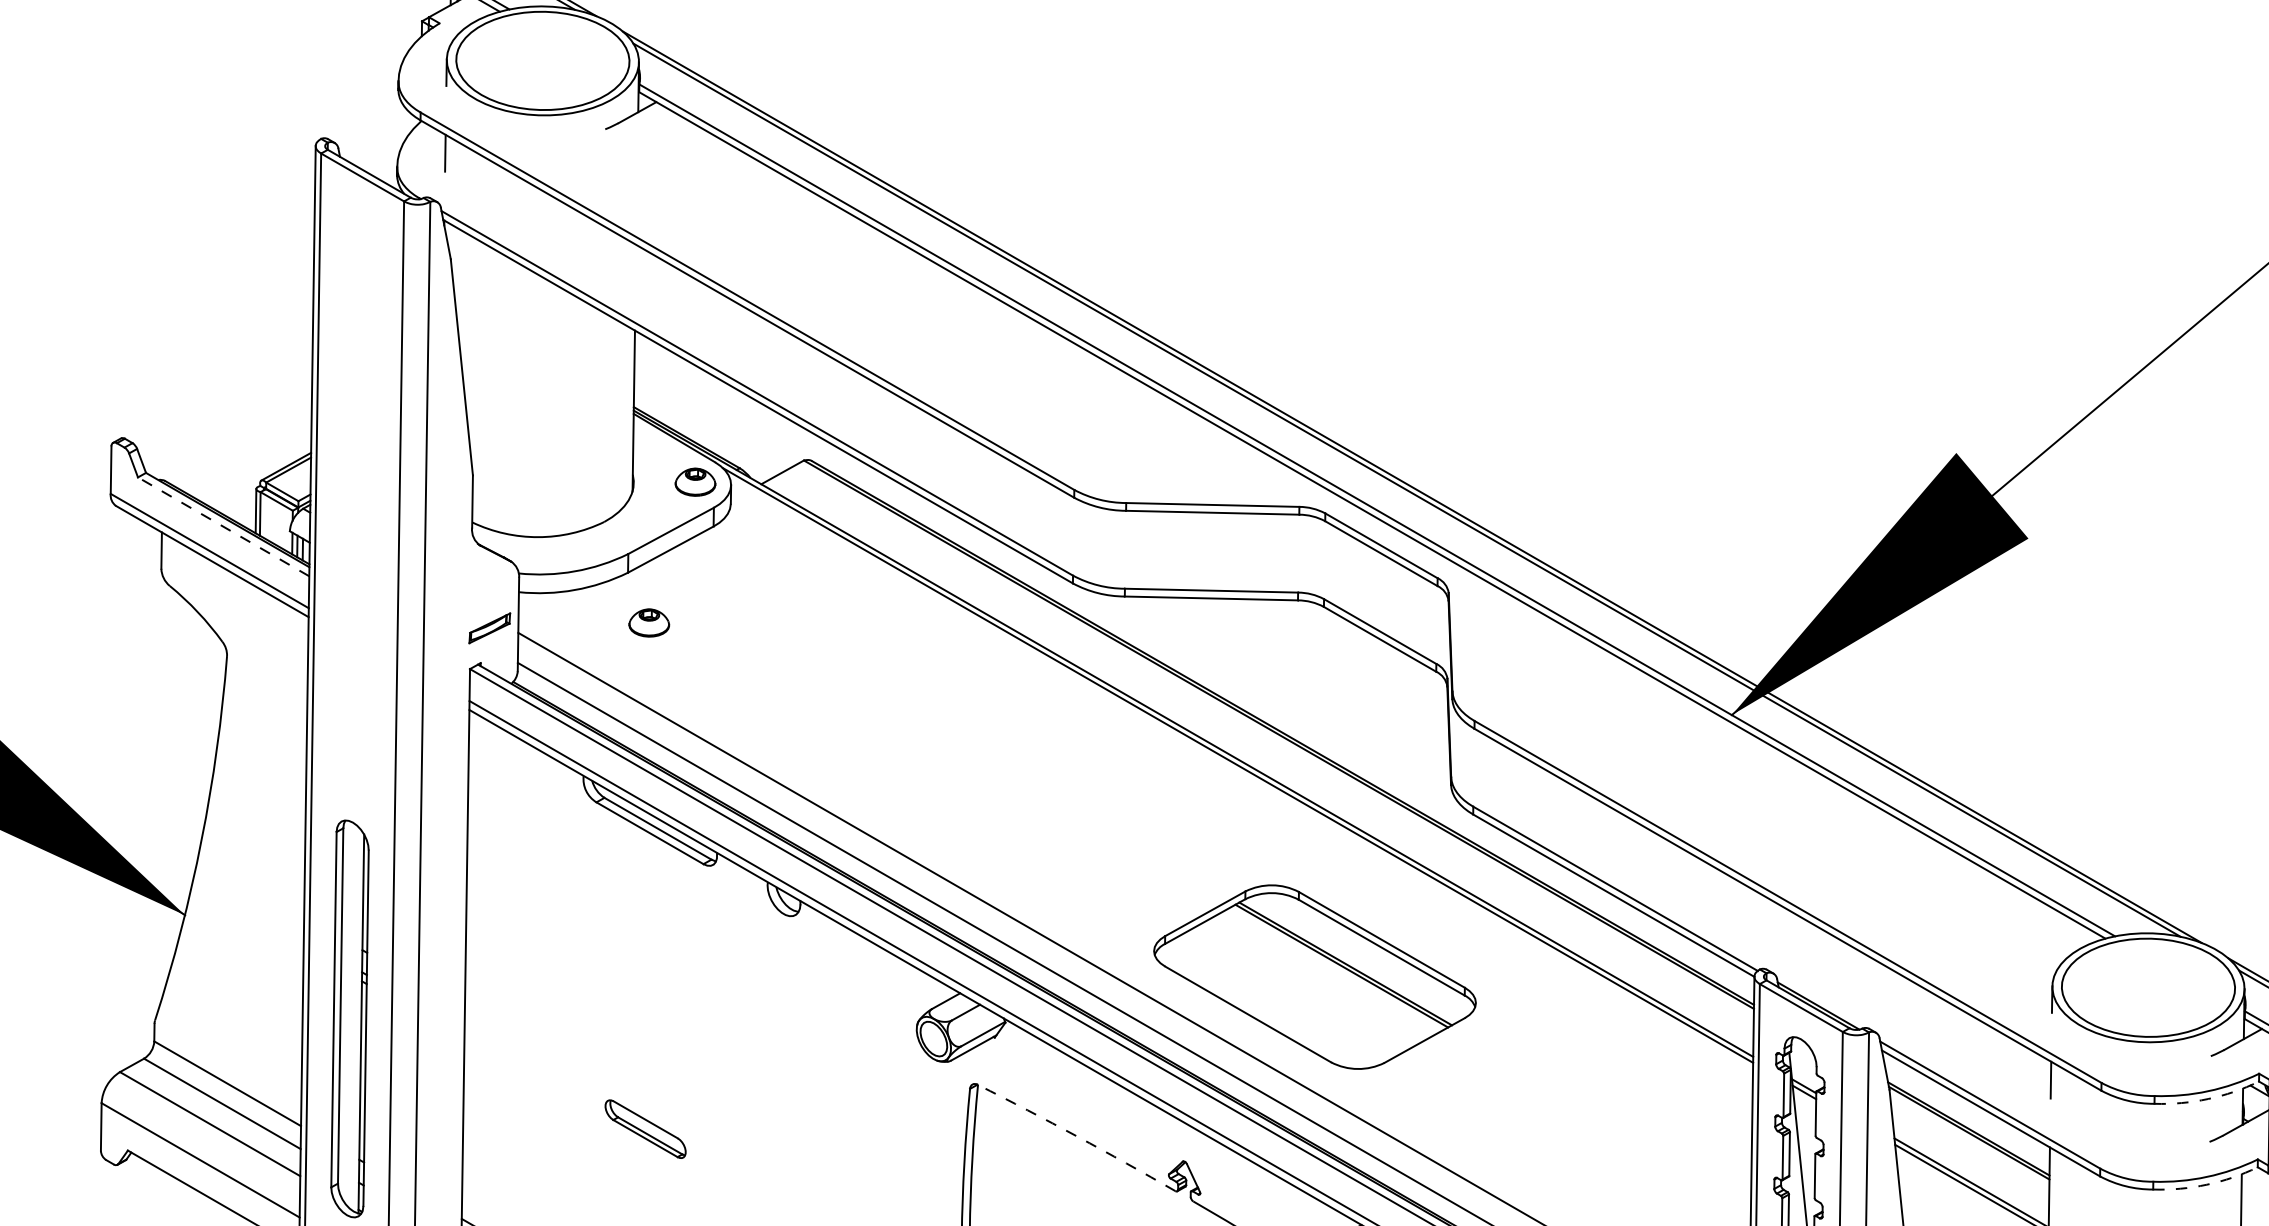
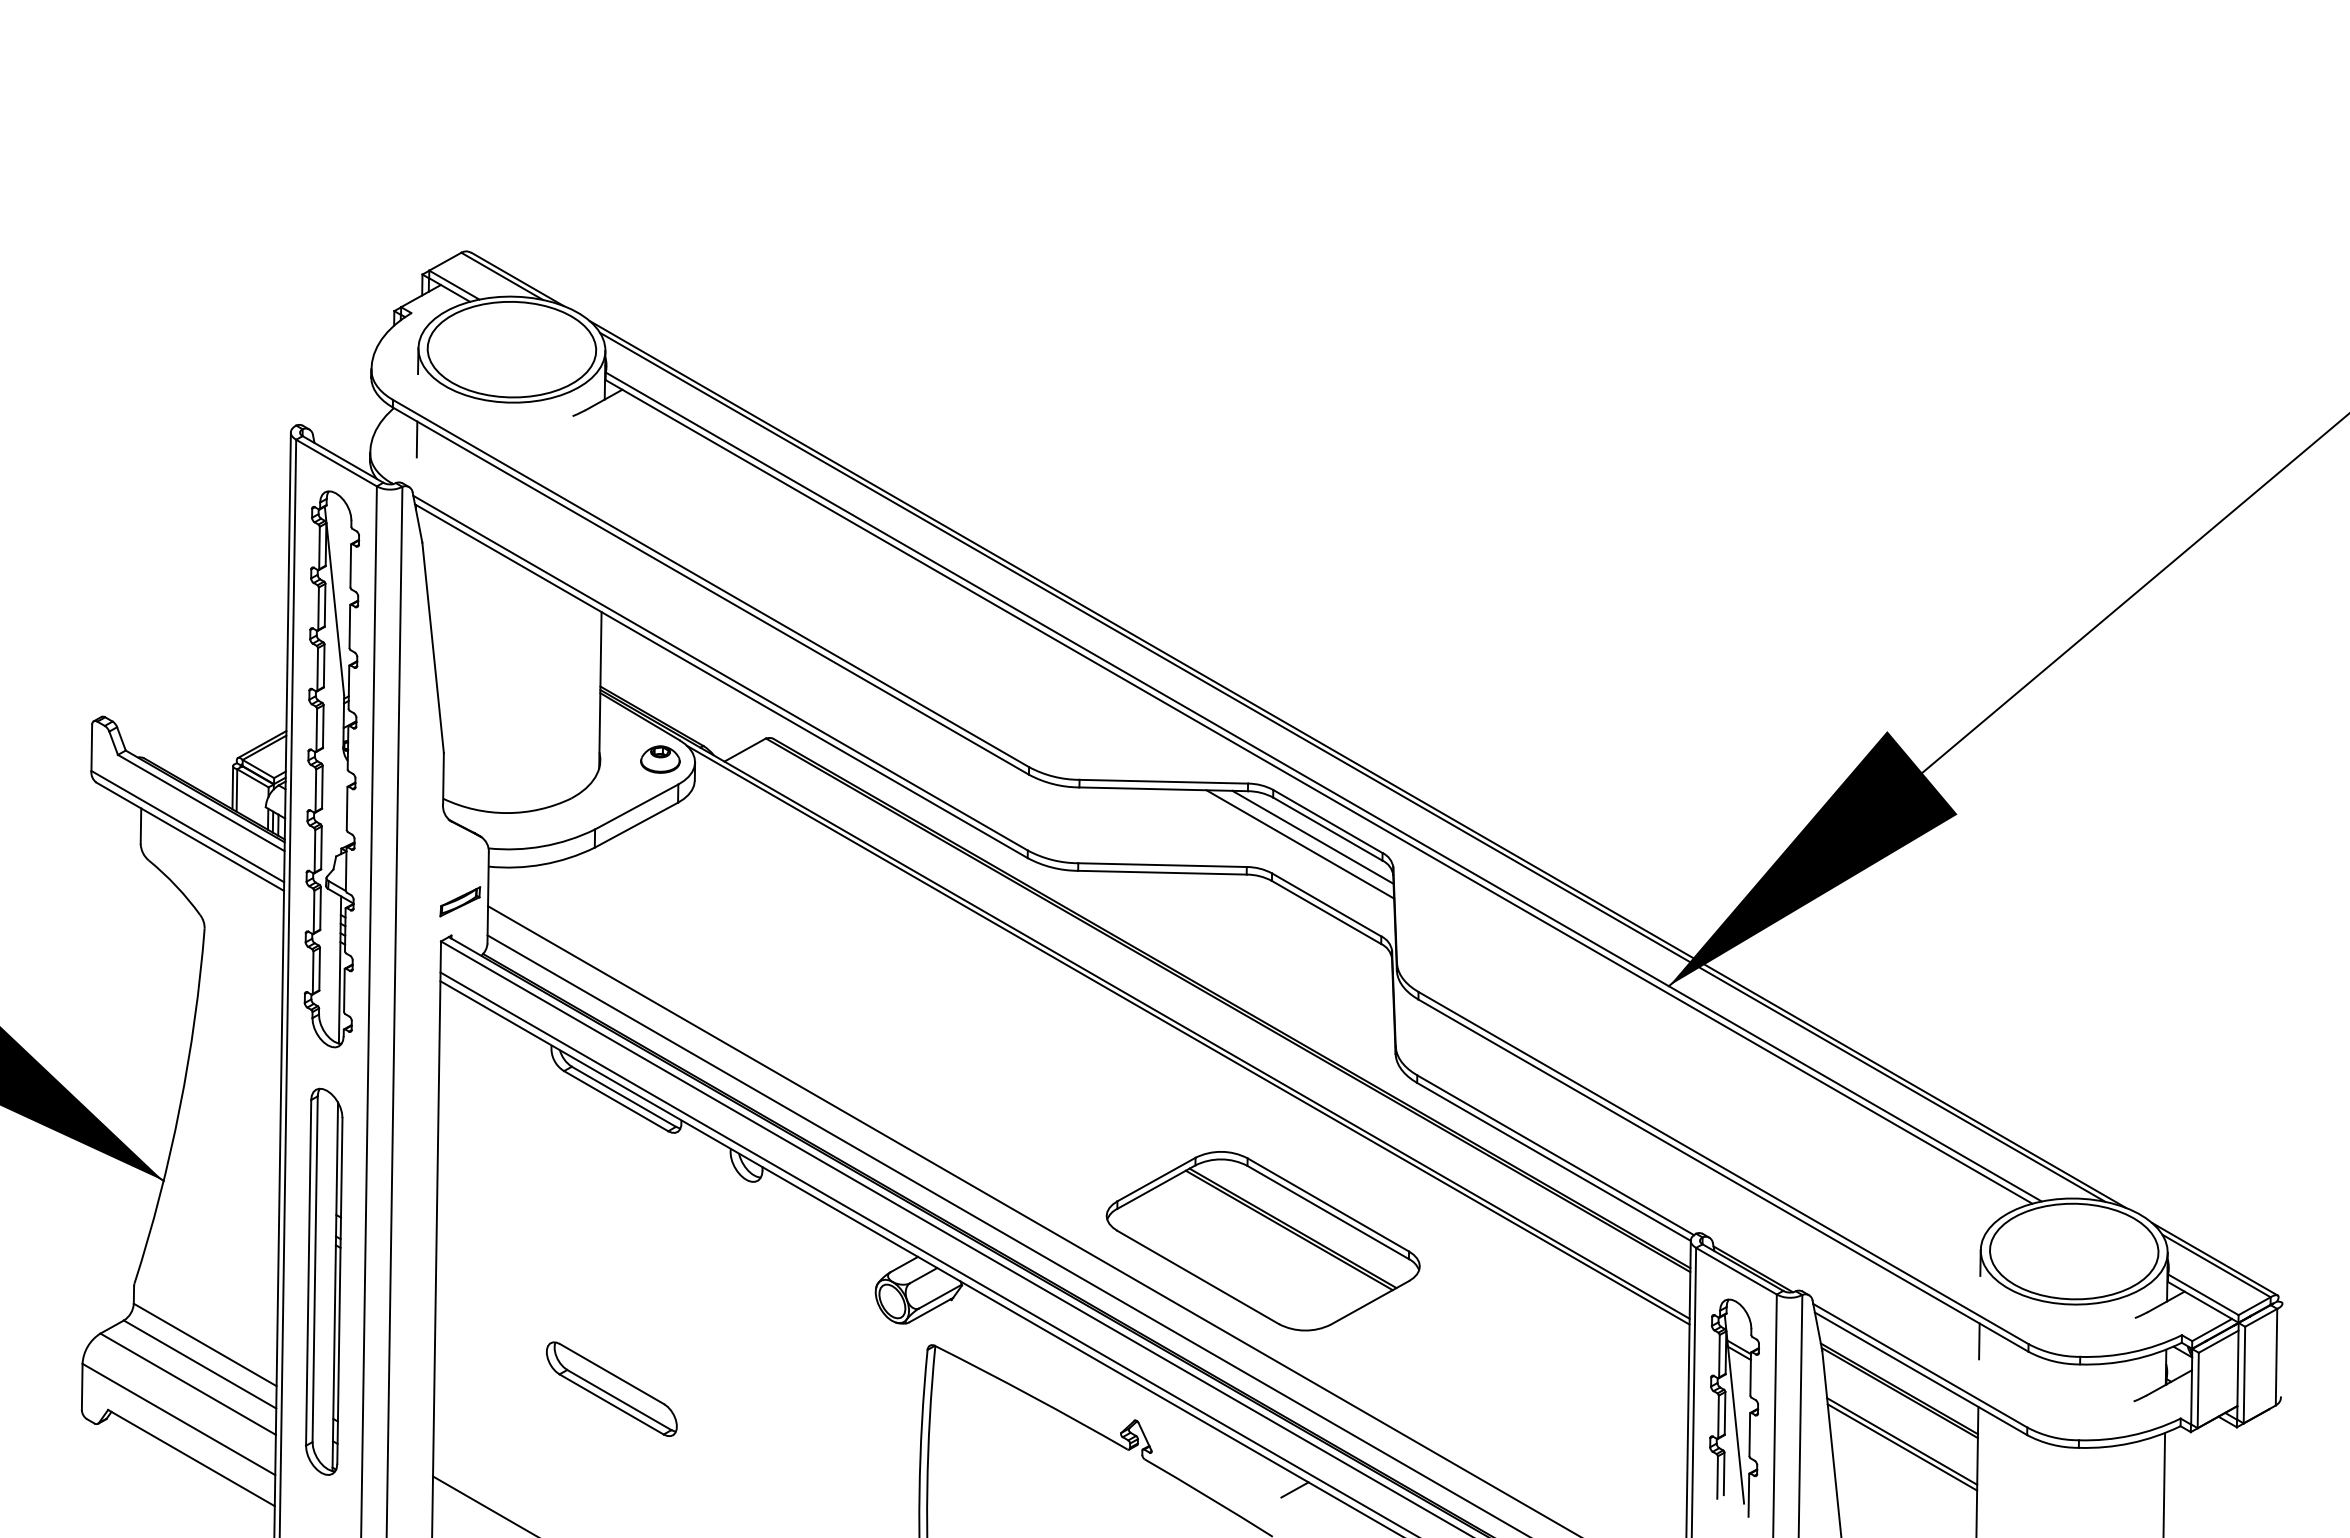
part: (357, 492) -> (331, 769), added
line: (222, 526) -> (200, 802), dashed -> solid
line: (1365, 561) -> (1312, 836), added
line: (1353, 569) -> (1300, 844), added
part: (649, 622) -> (615, 896), removed
arc: (2208, 1098) -> (2132, 1359), dashed -> solid
part: (645, 1128) -> (611, 1388), size x1.67
arc: (1076, 1136) -> (1031, 1396), dashed -> solid
arc: (2207, 1185) -> (2131, 1443), dashed -> solid

